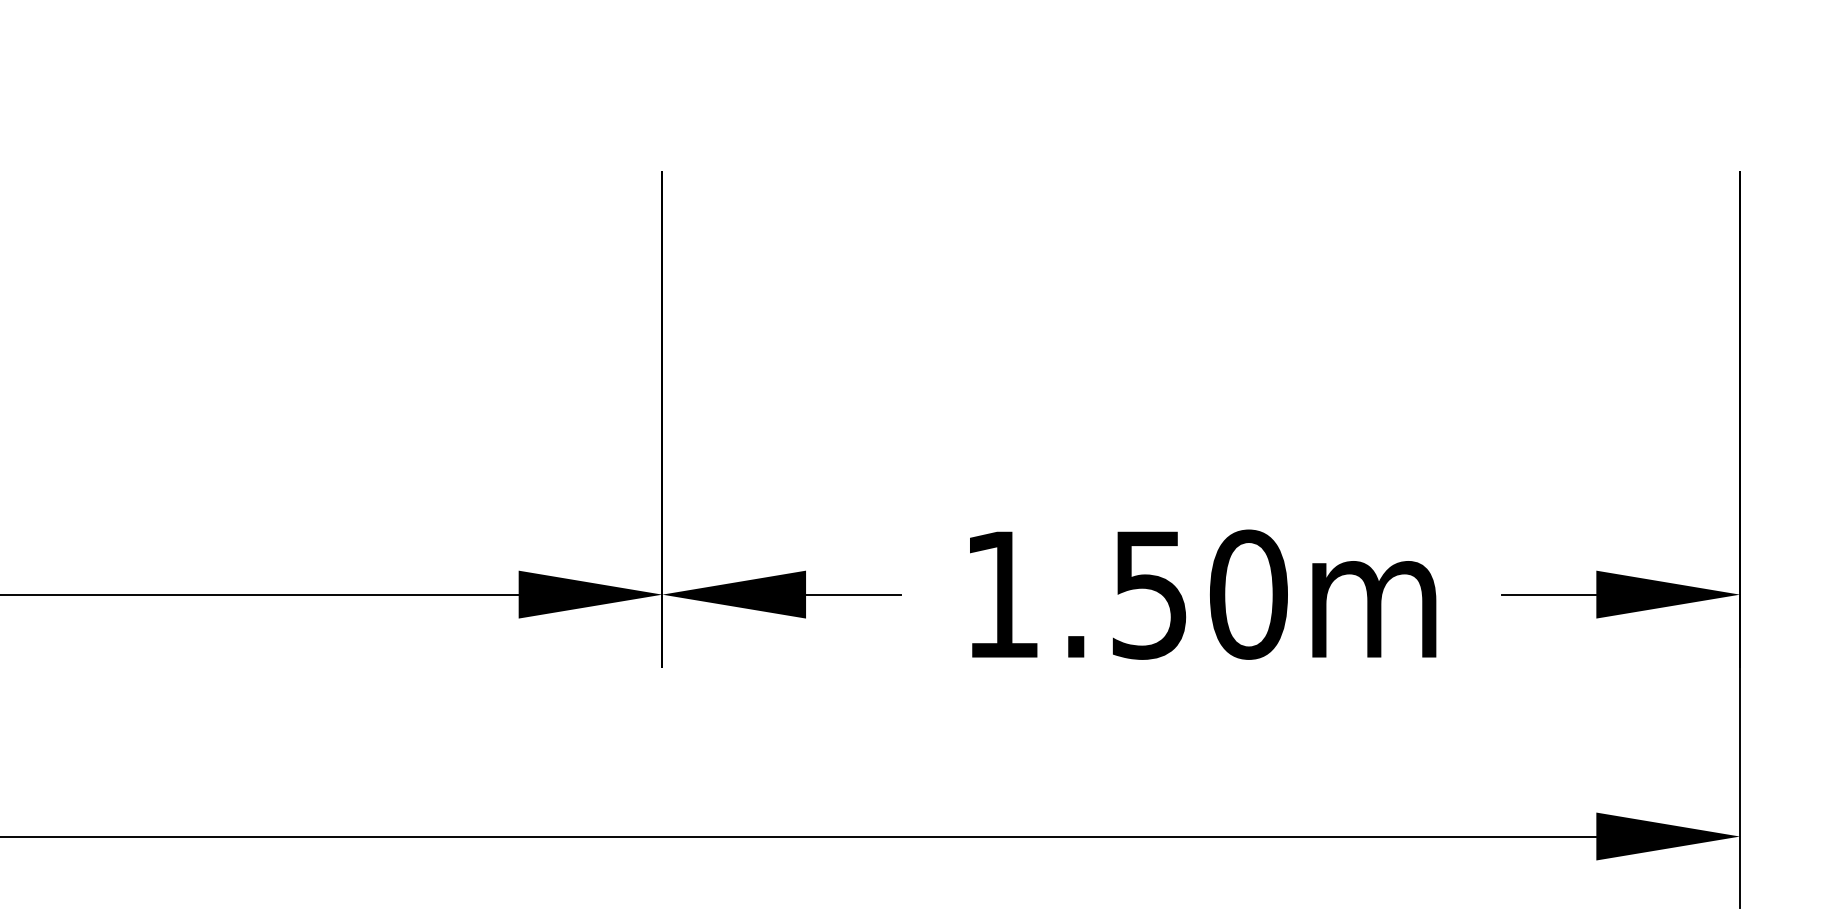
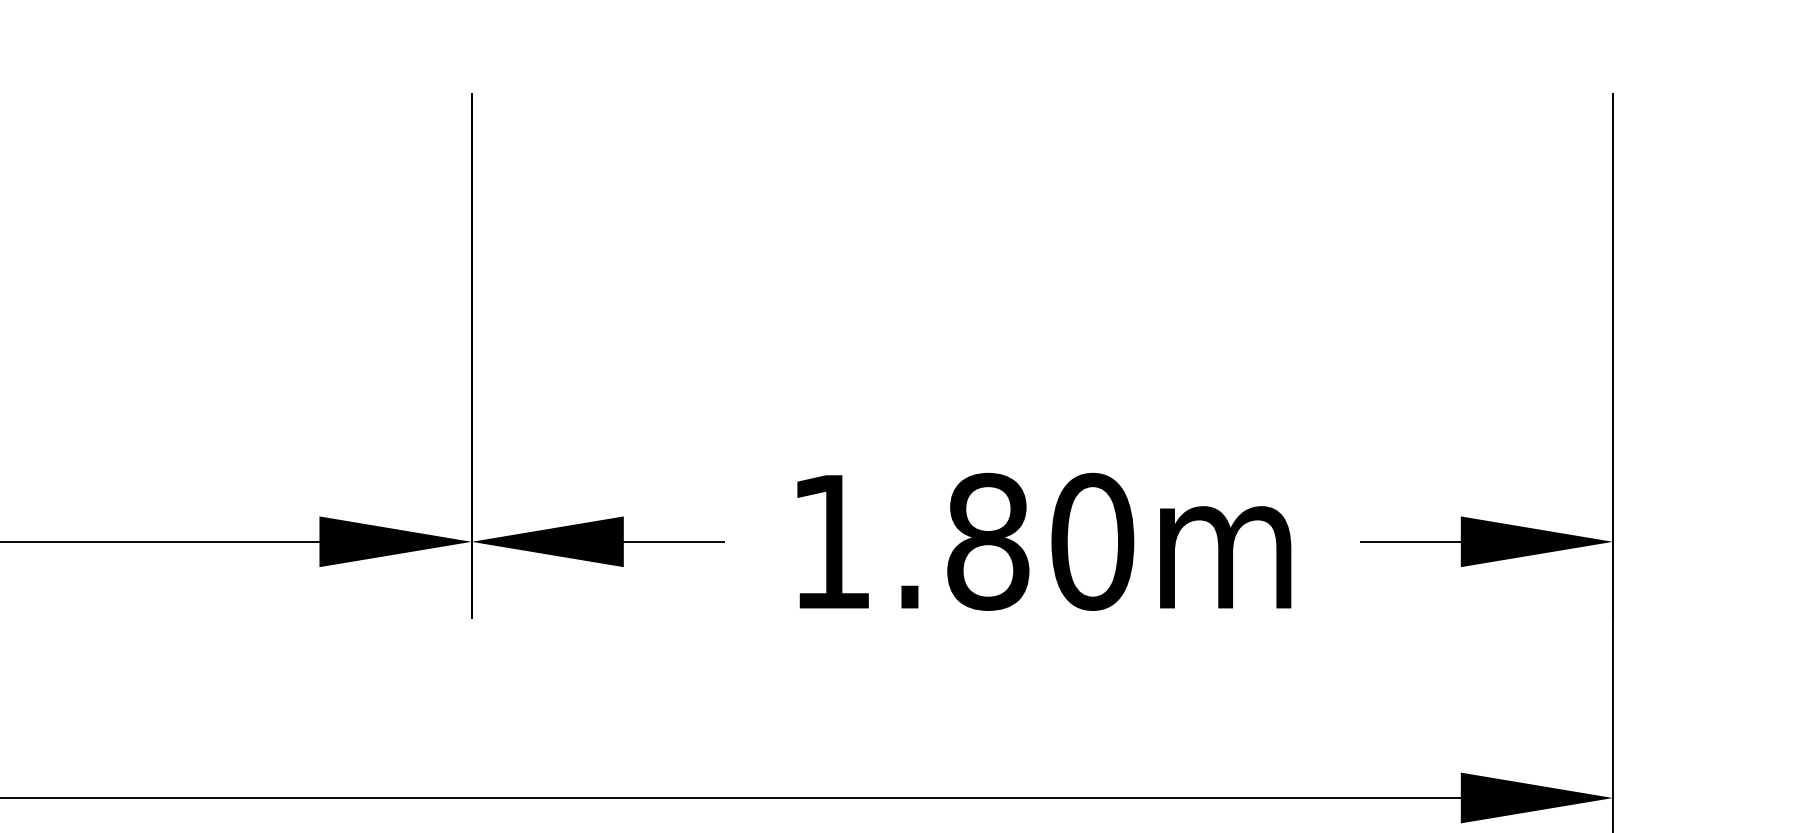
text: (1149, 594) -> (987, 541), 1.50m -> 1.80m

